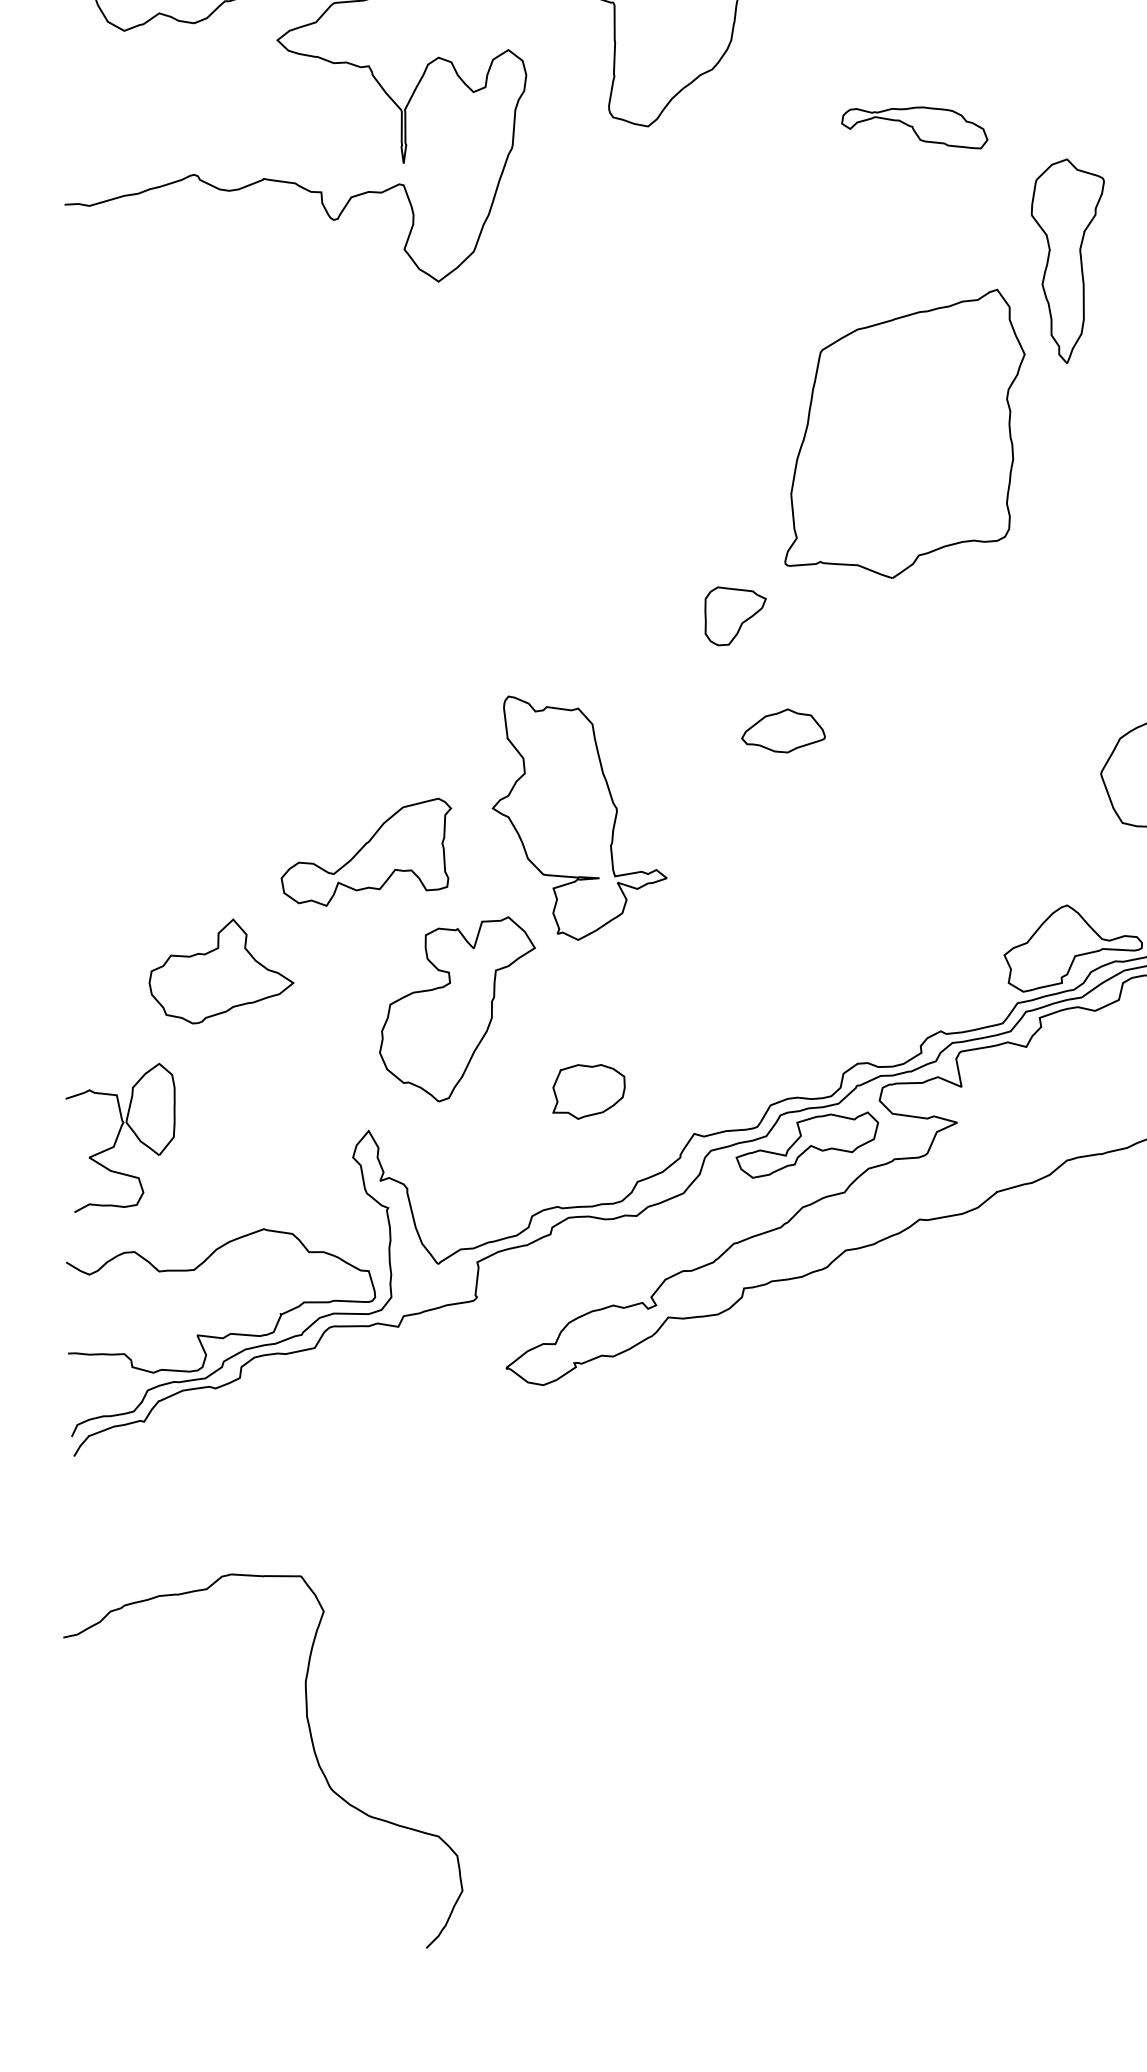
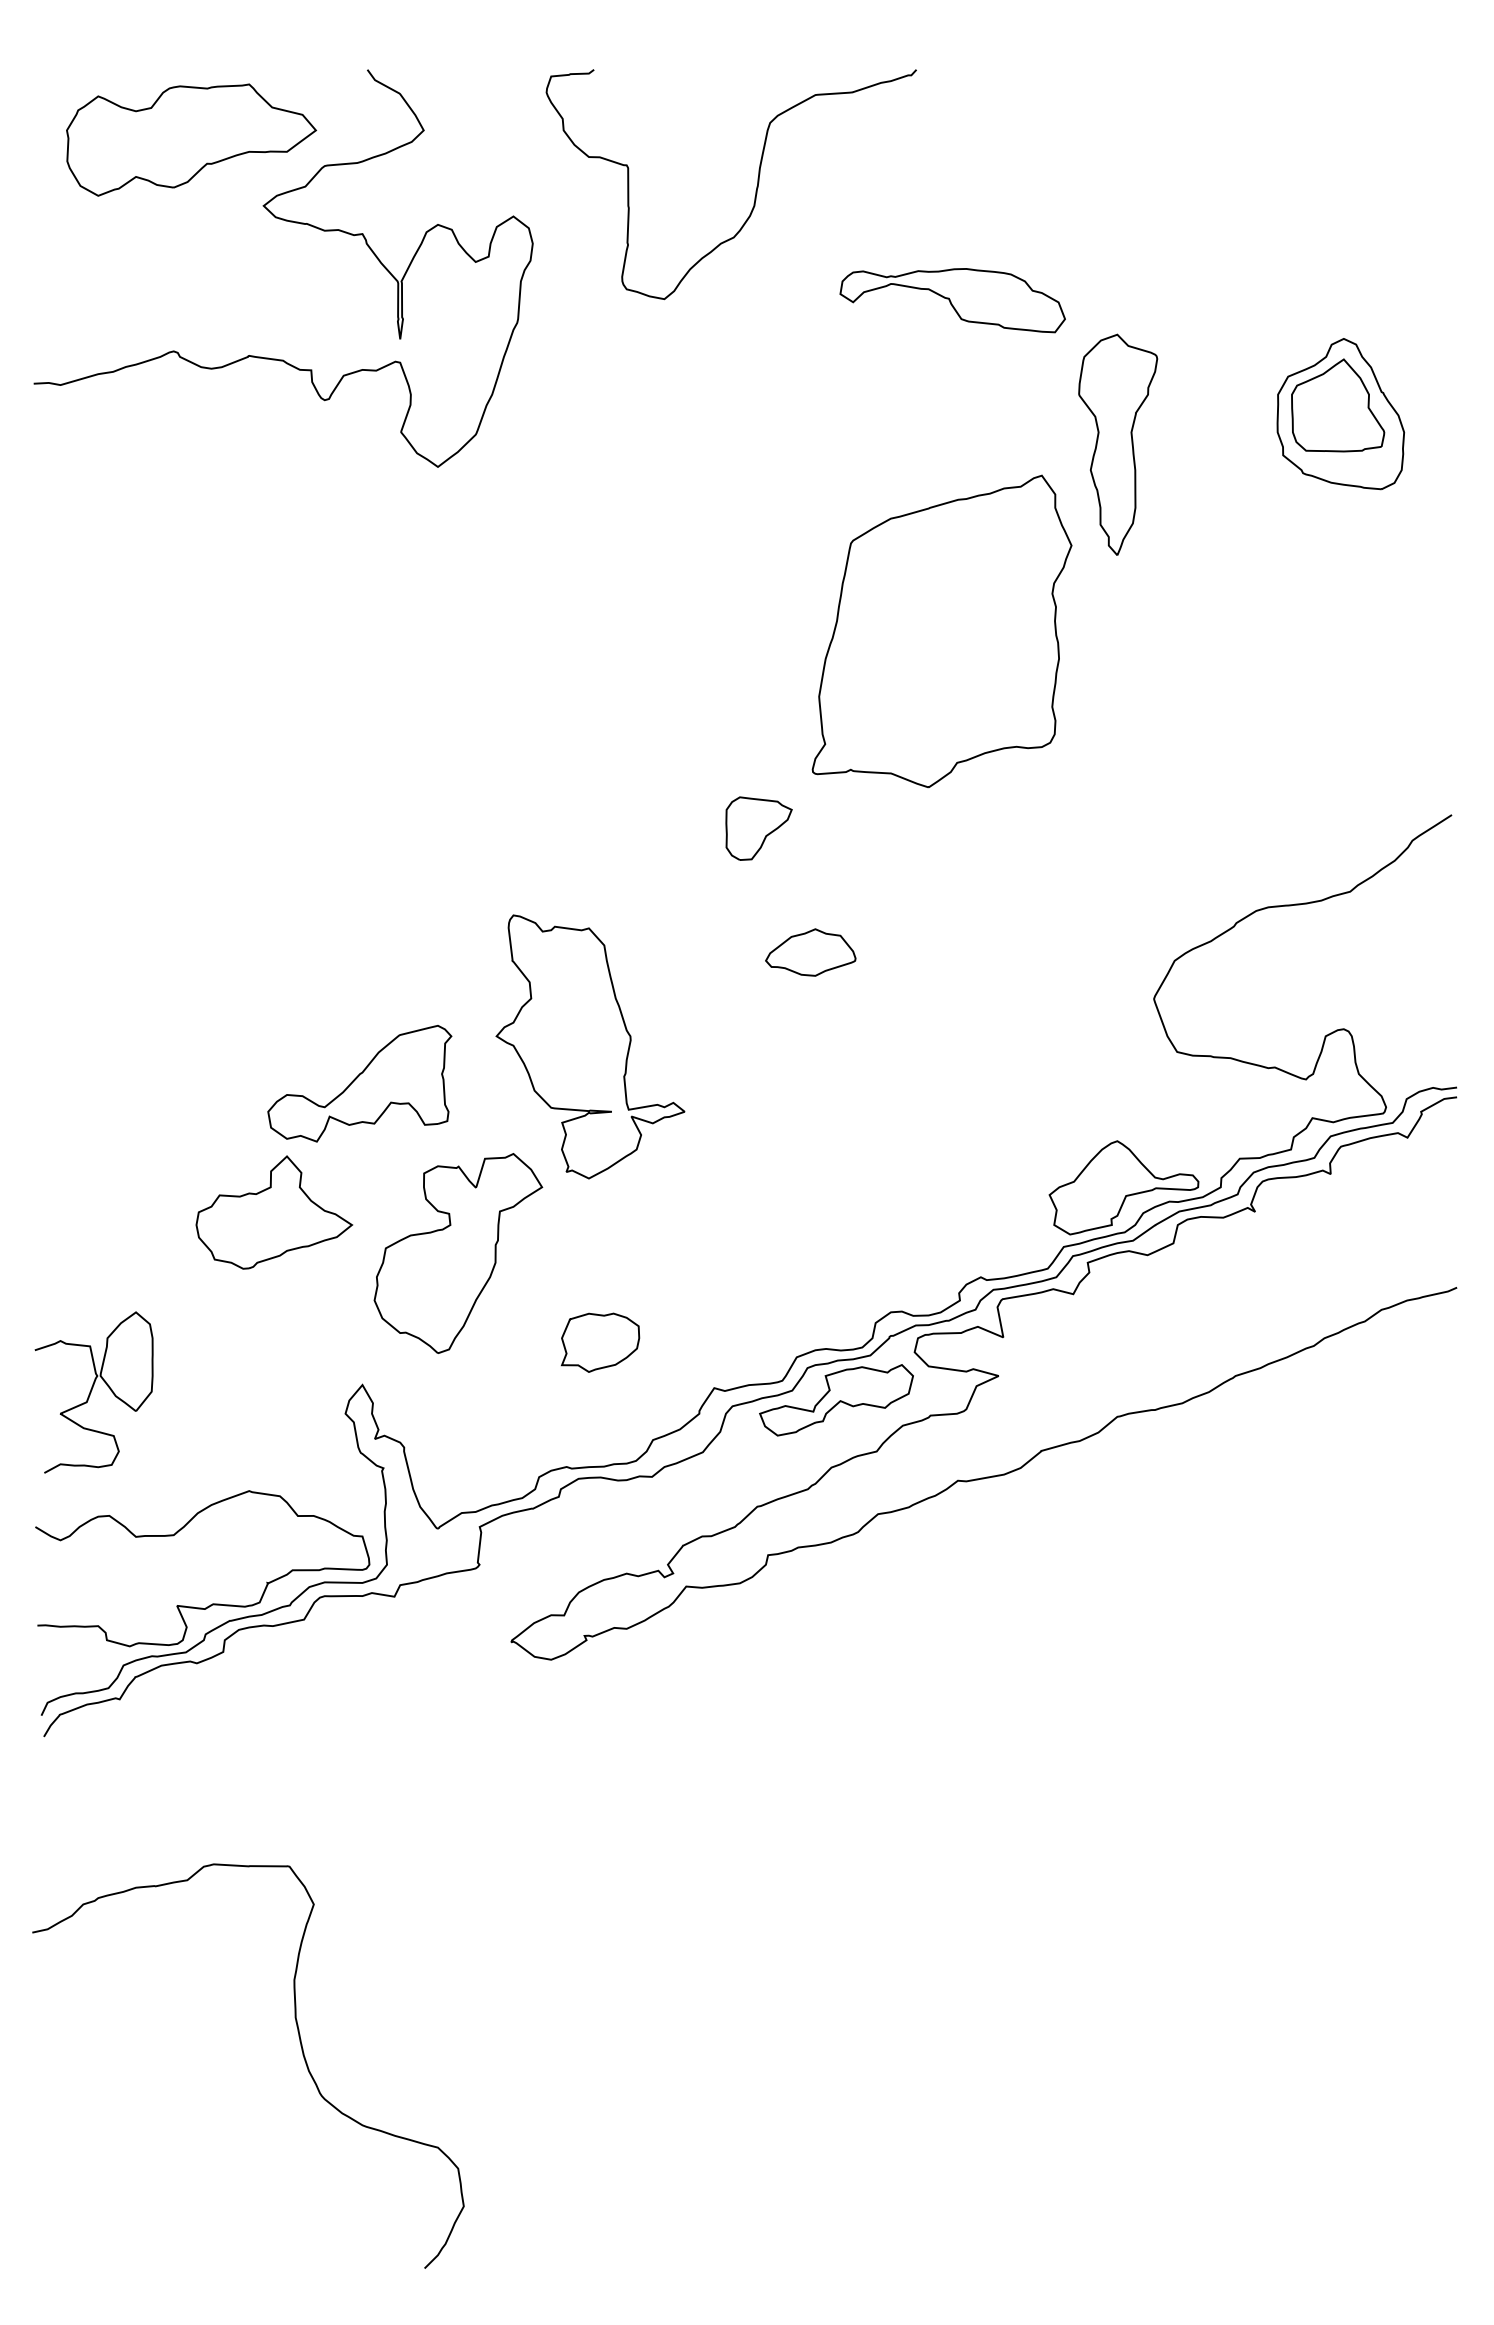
part: (914, 127) -> (952, 300), size x1.43
part: (221, 971) -> (274, 1212), moved

